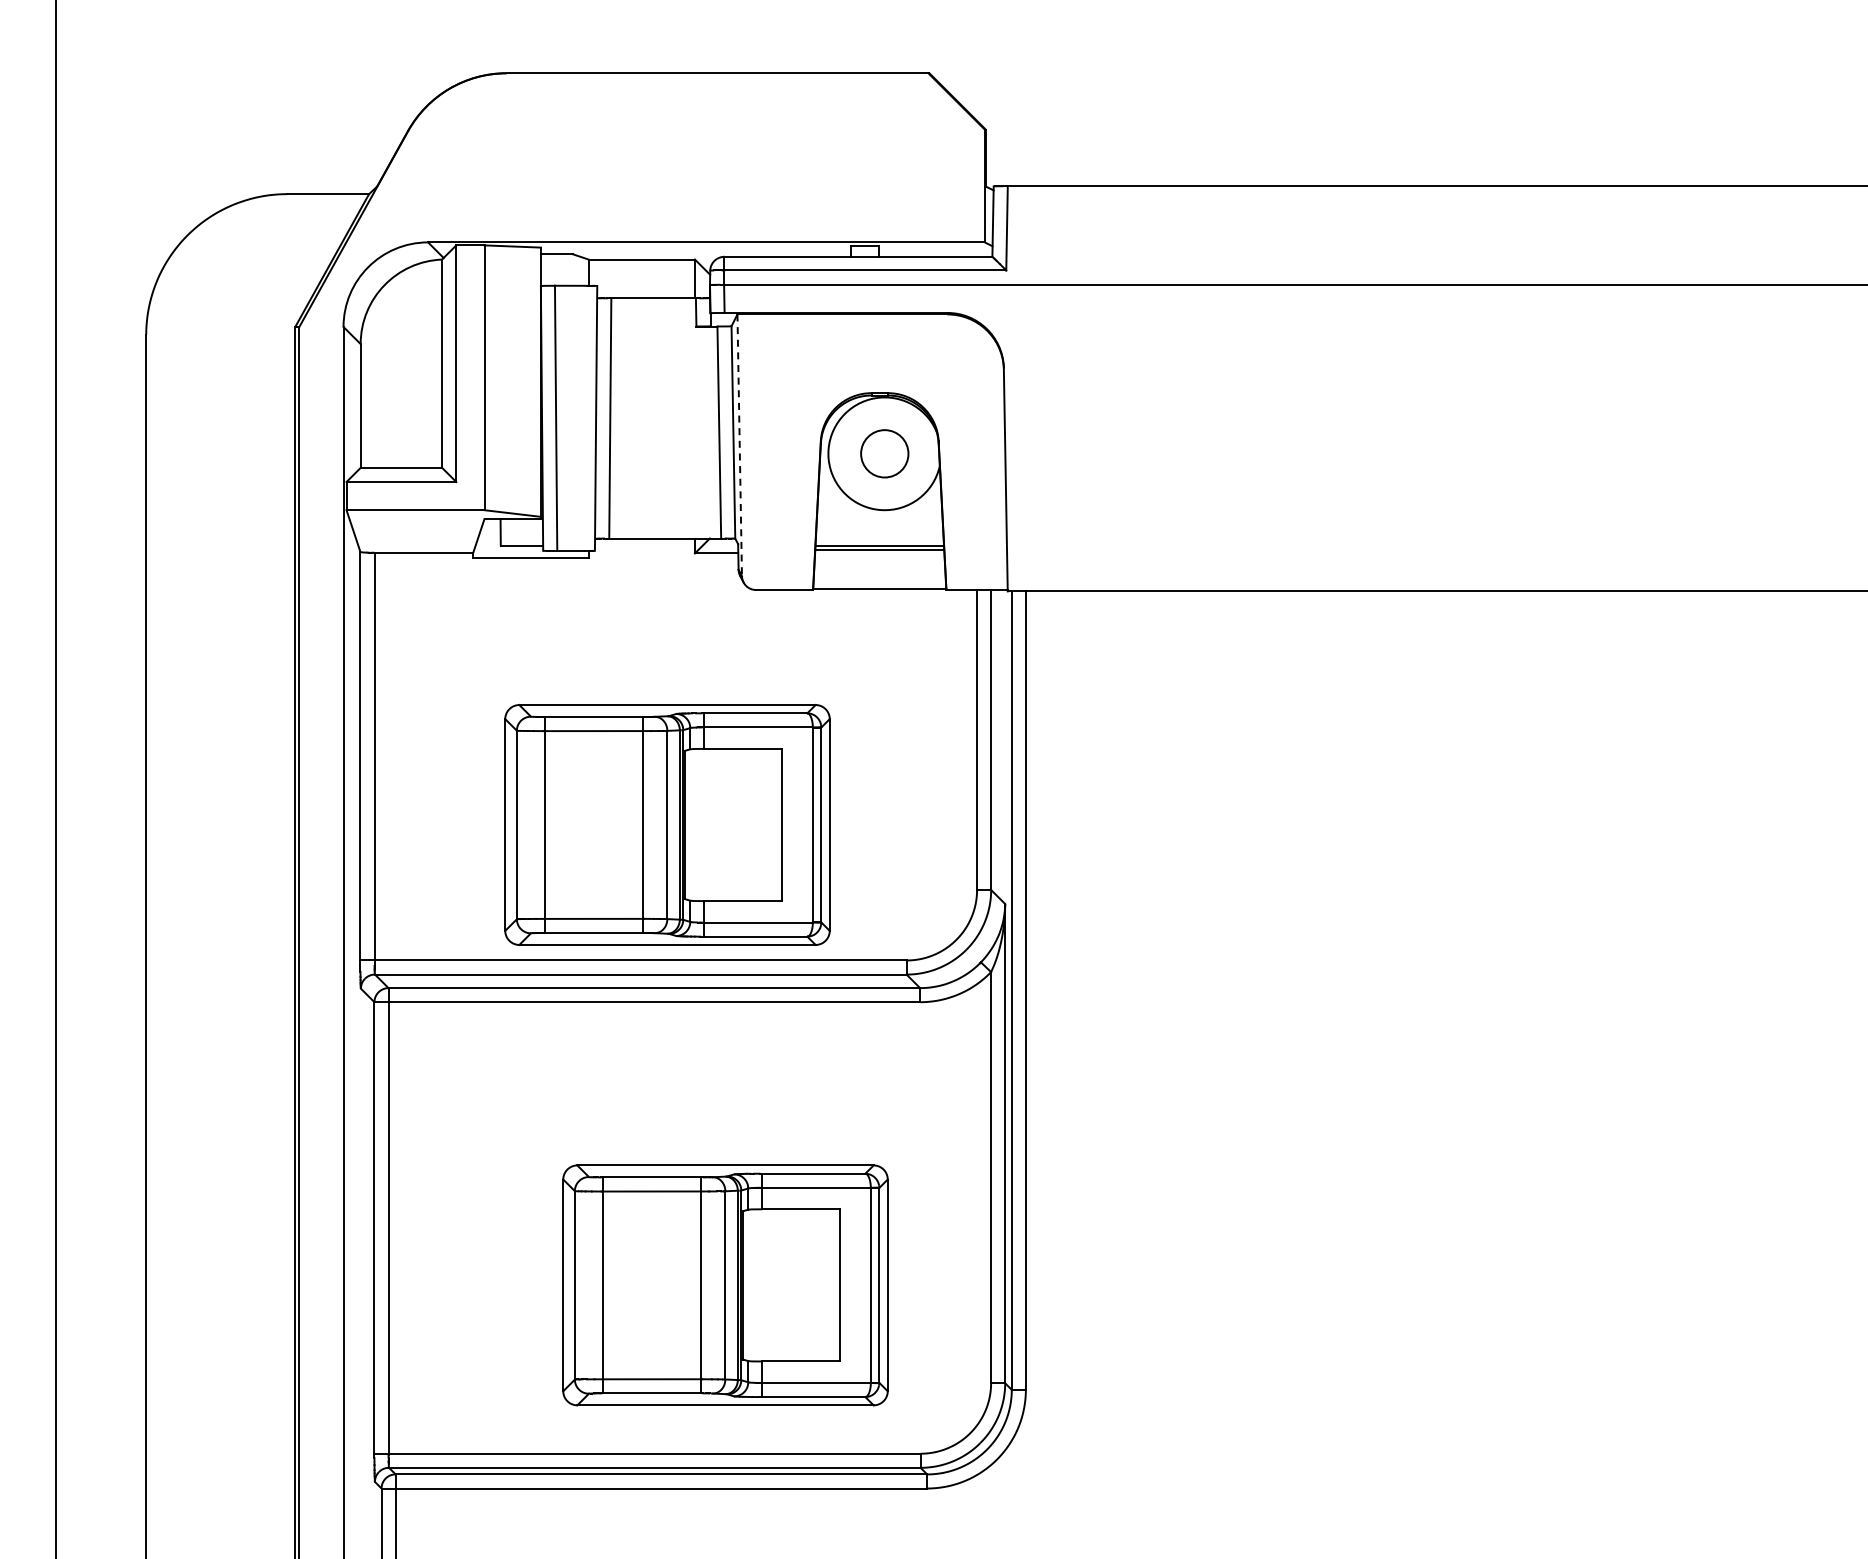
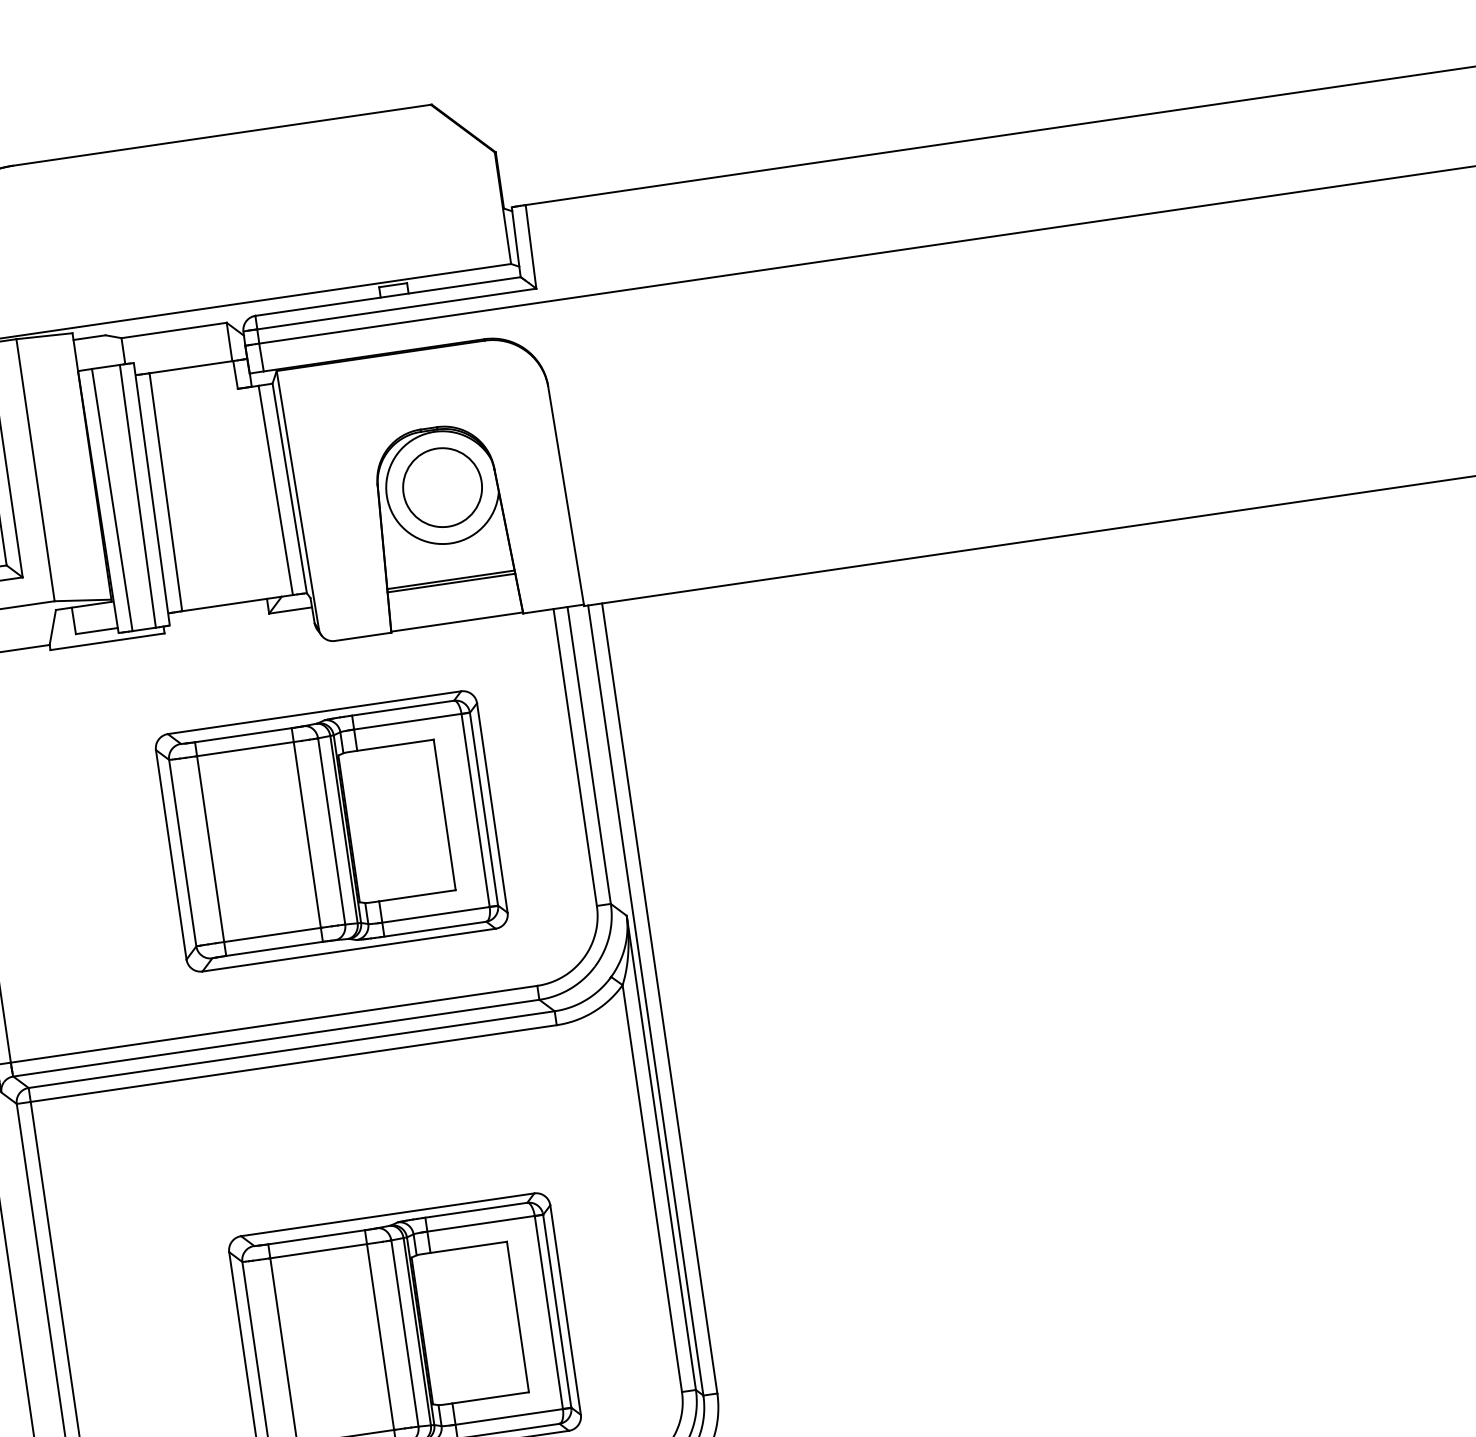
line: (581, 418) -> (137, 496), added
line: (739, 445) -> (297, 500), dashed -> solid
circle: (884, 453) -> (442, 487), size x1.67
part: (667, 824) -> (331, 830), moved

